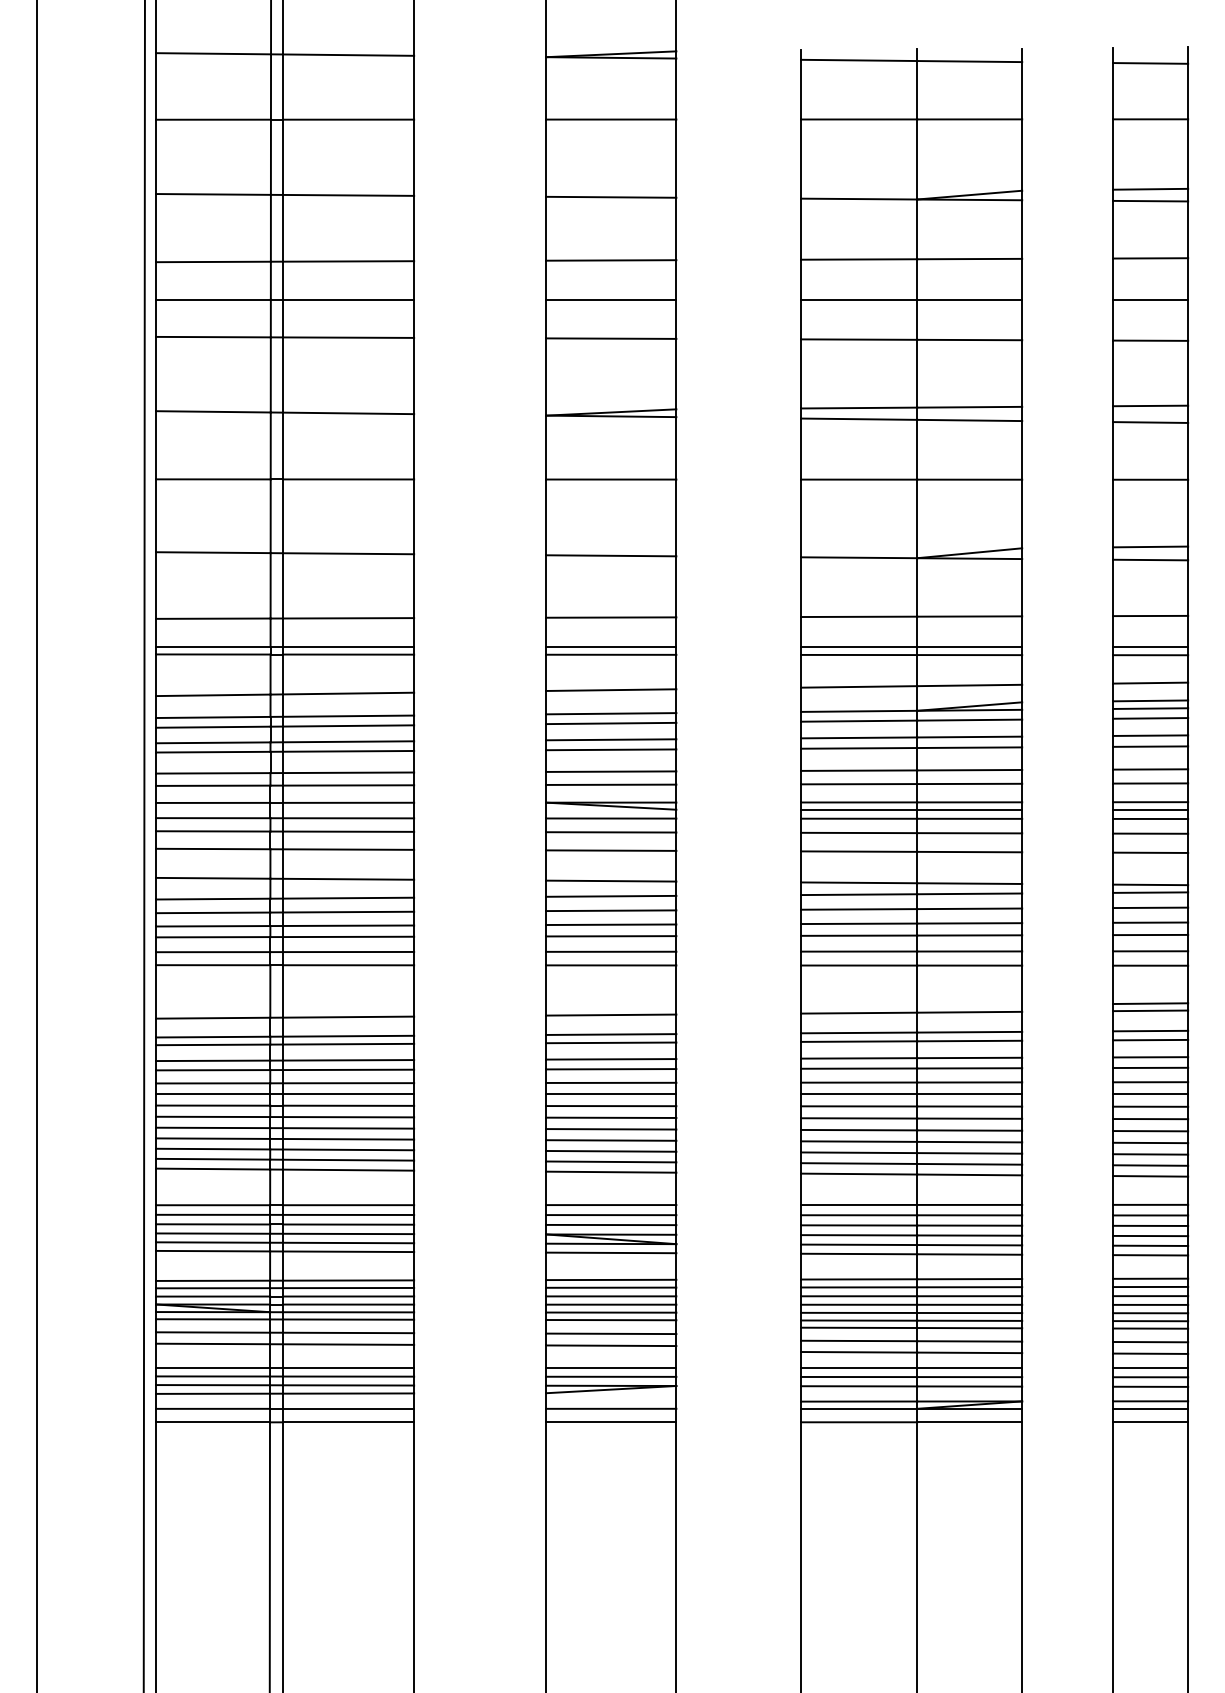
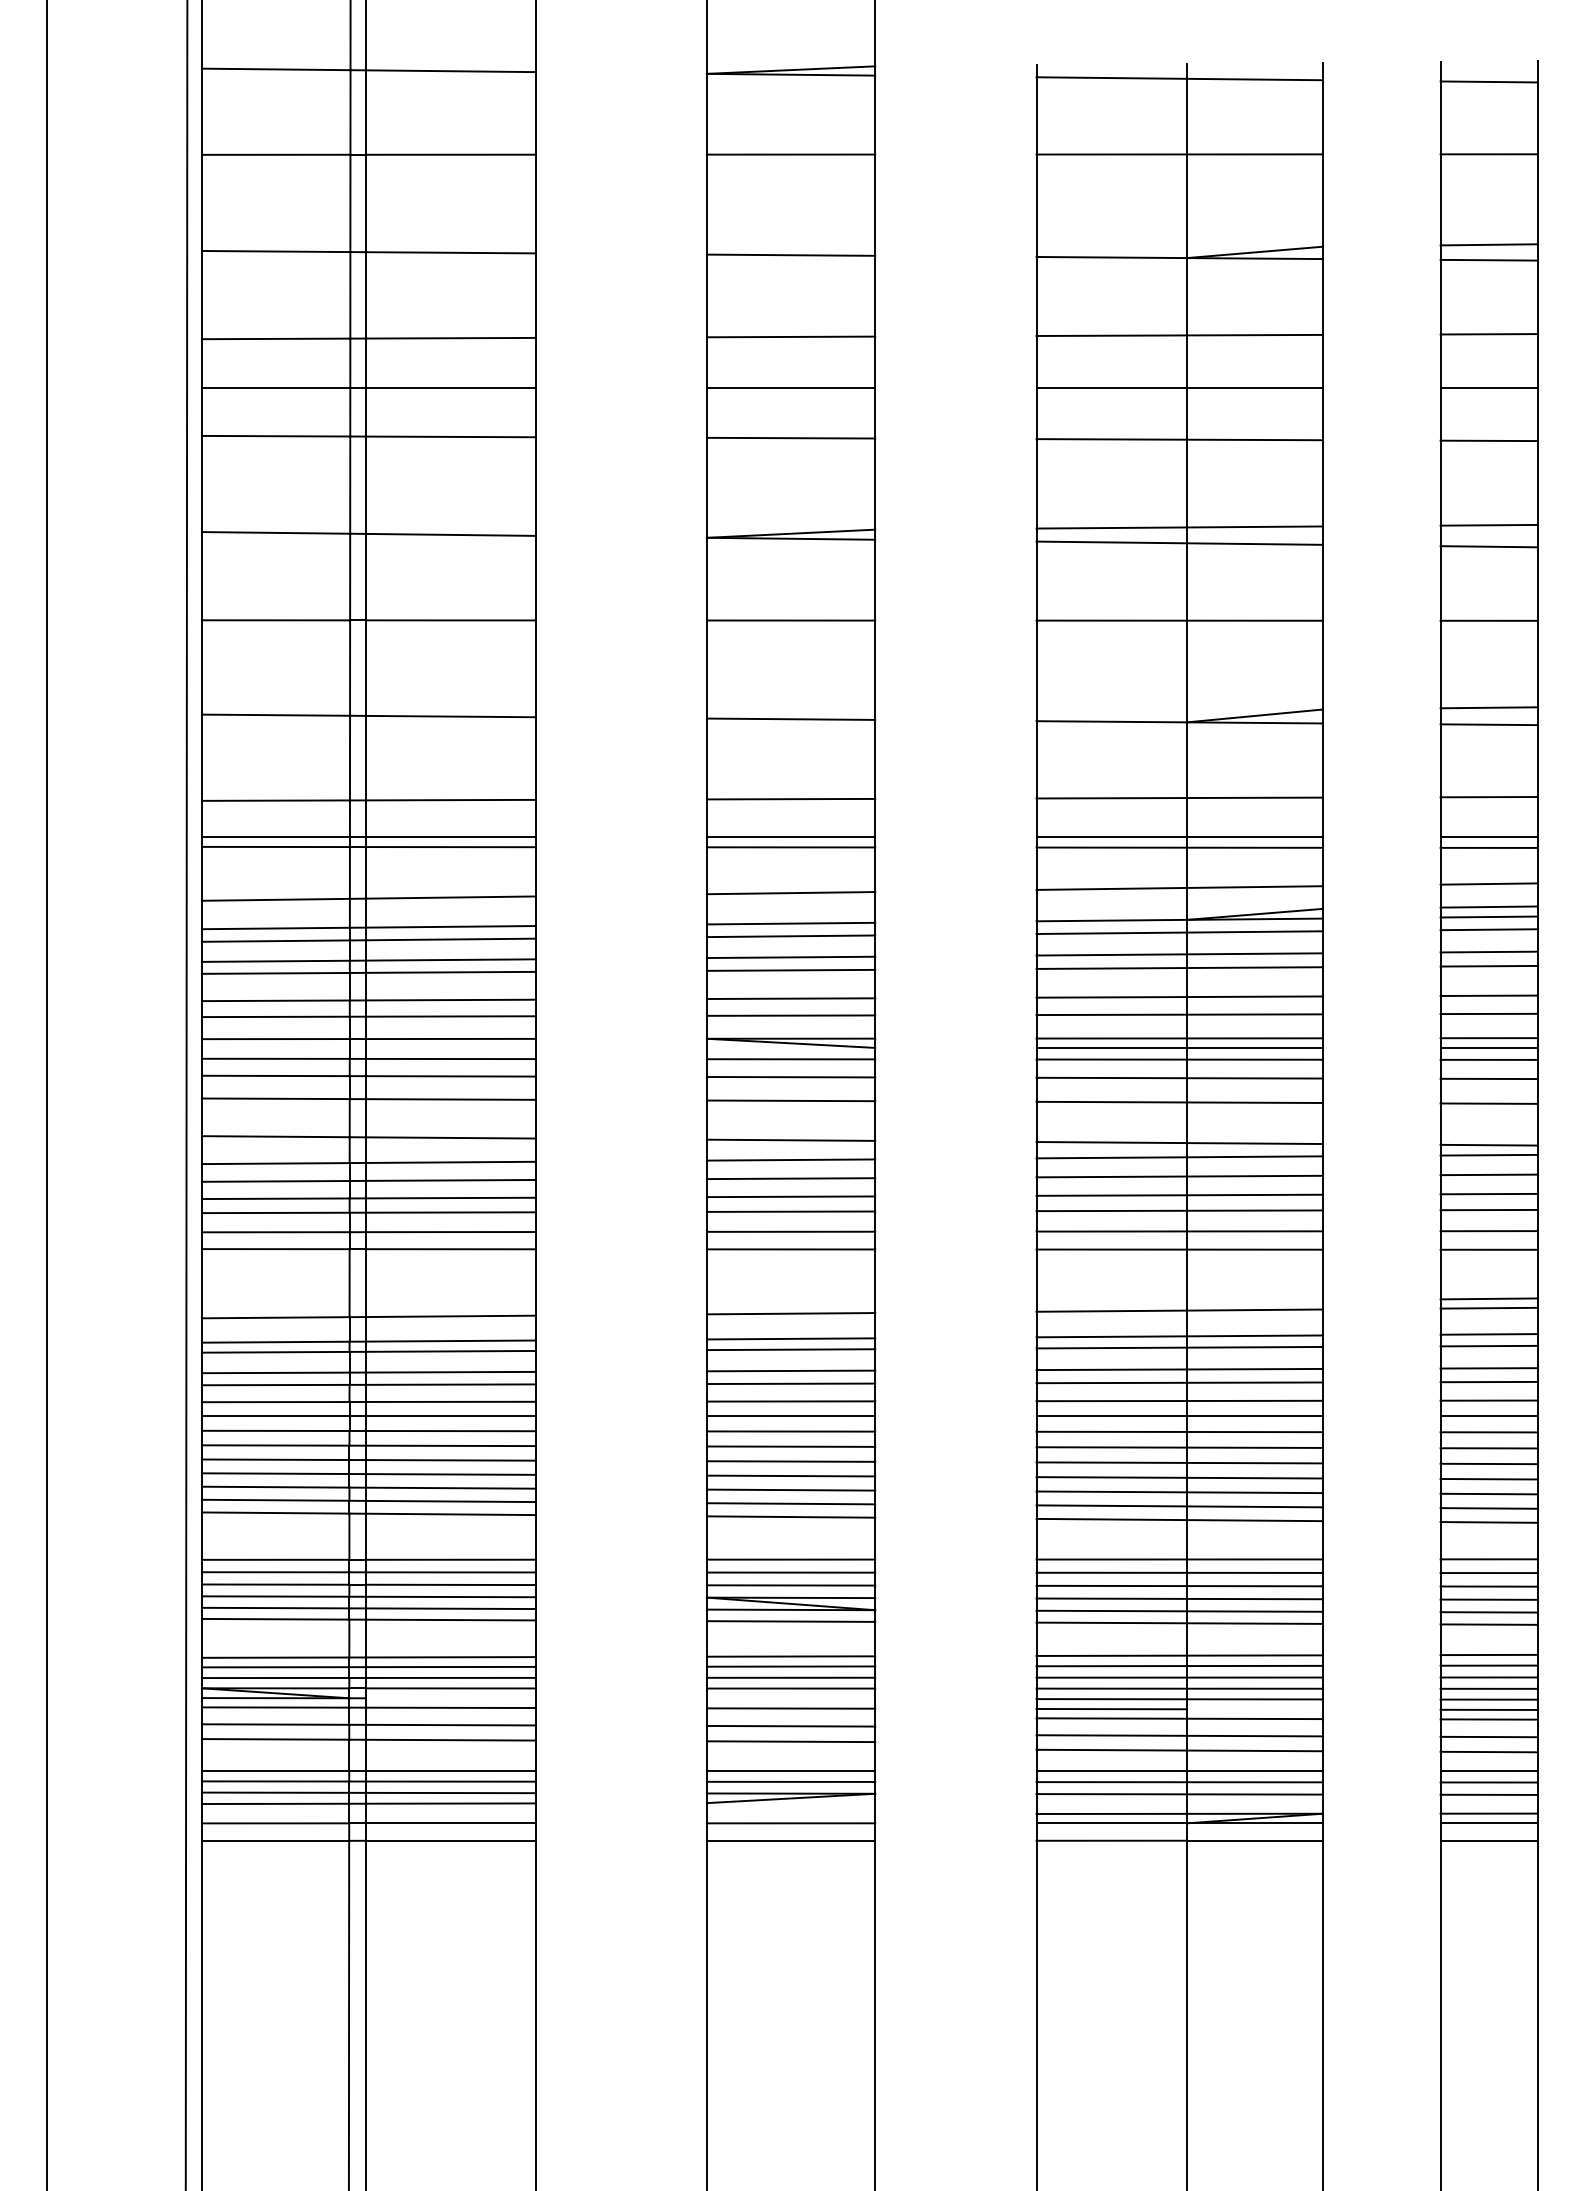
line: (348, 1312) -> (450, 1698), removed
line: (610, 1312) -> (790, 1698), removed
line: (969, 1320) -> (1254, 1709), removed

